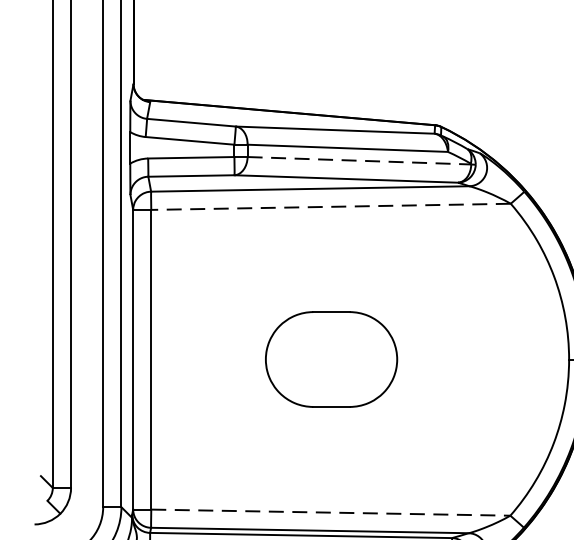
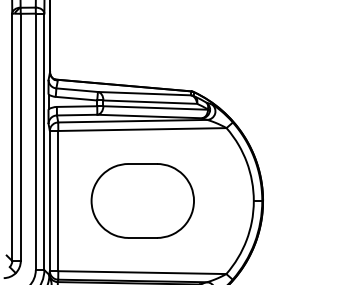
line: (361, 161) -> (156, 108), dashed -> solid
line: (329, 206) -> (141, 129), dashed -> solid
part: (331, 358) -> (142, 200), size x1.67
line: (331, 512) -> (142, 272), dashed -> solid

